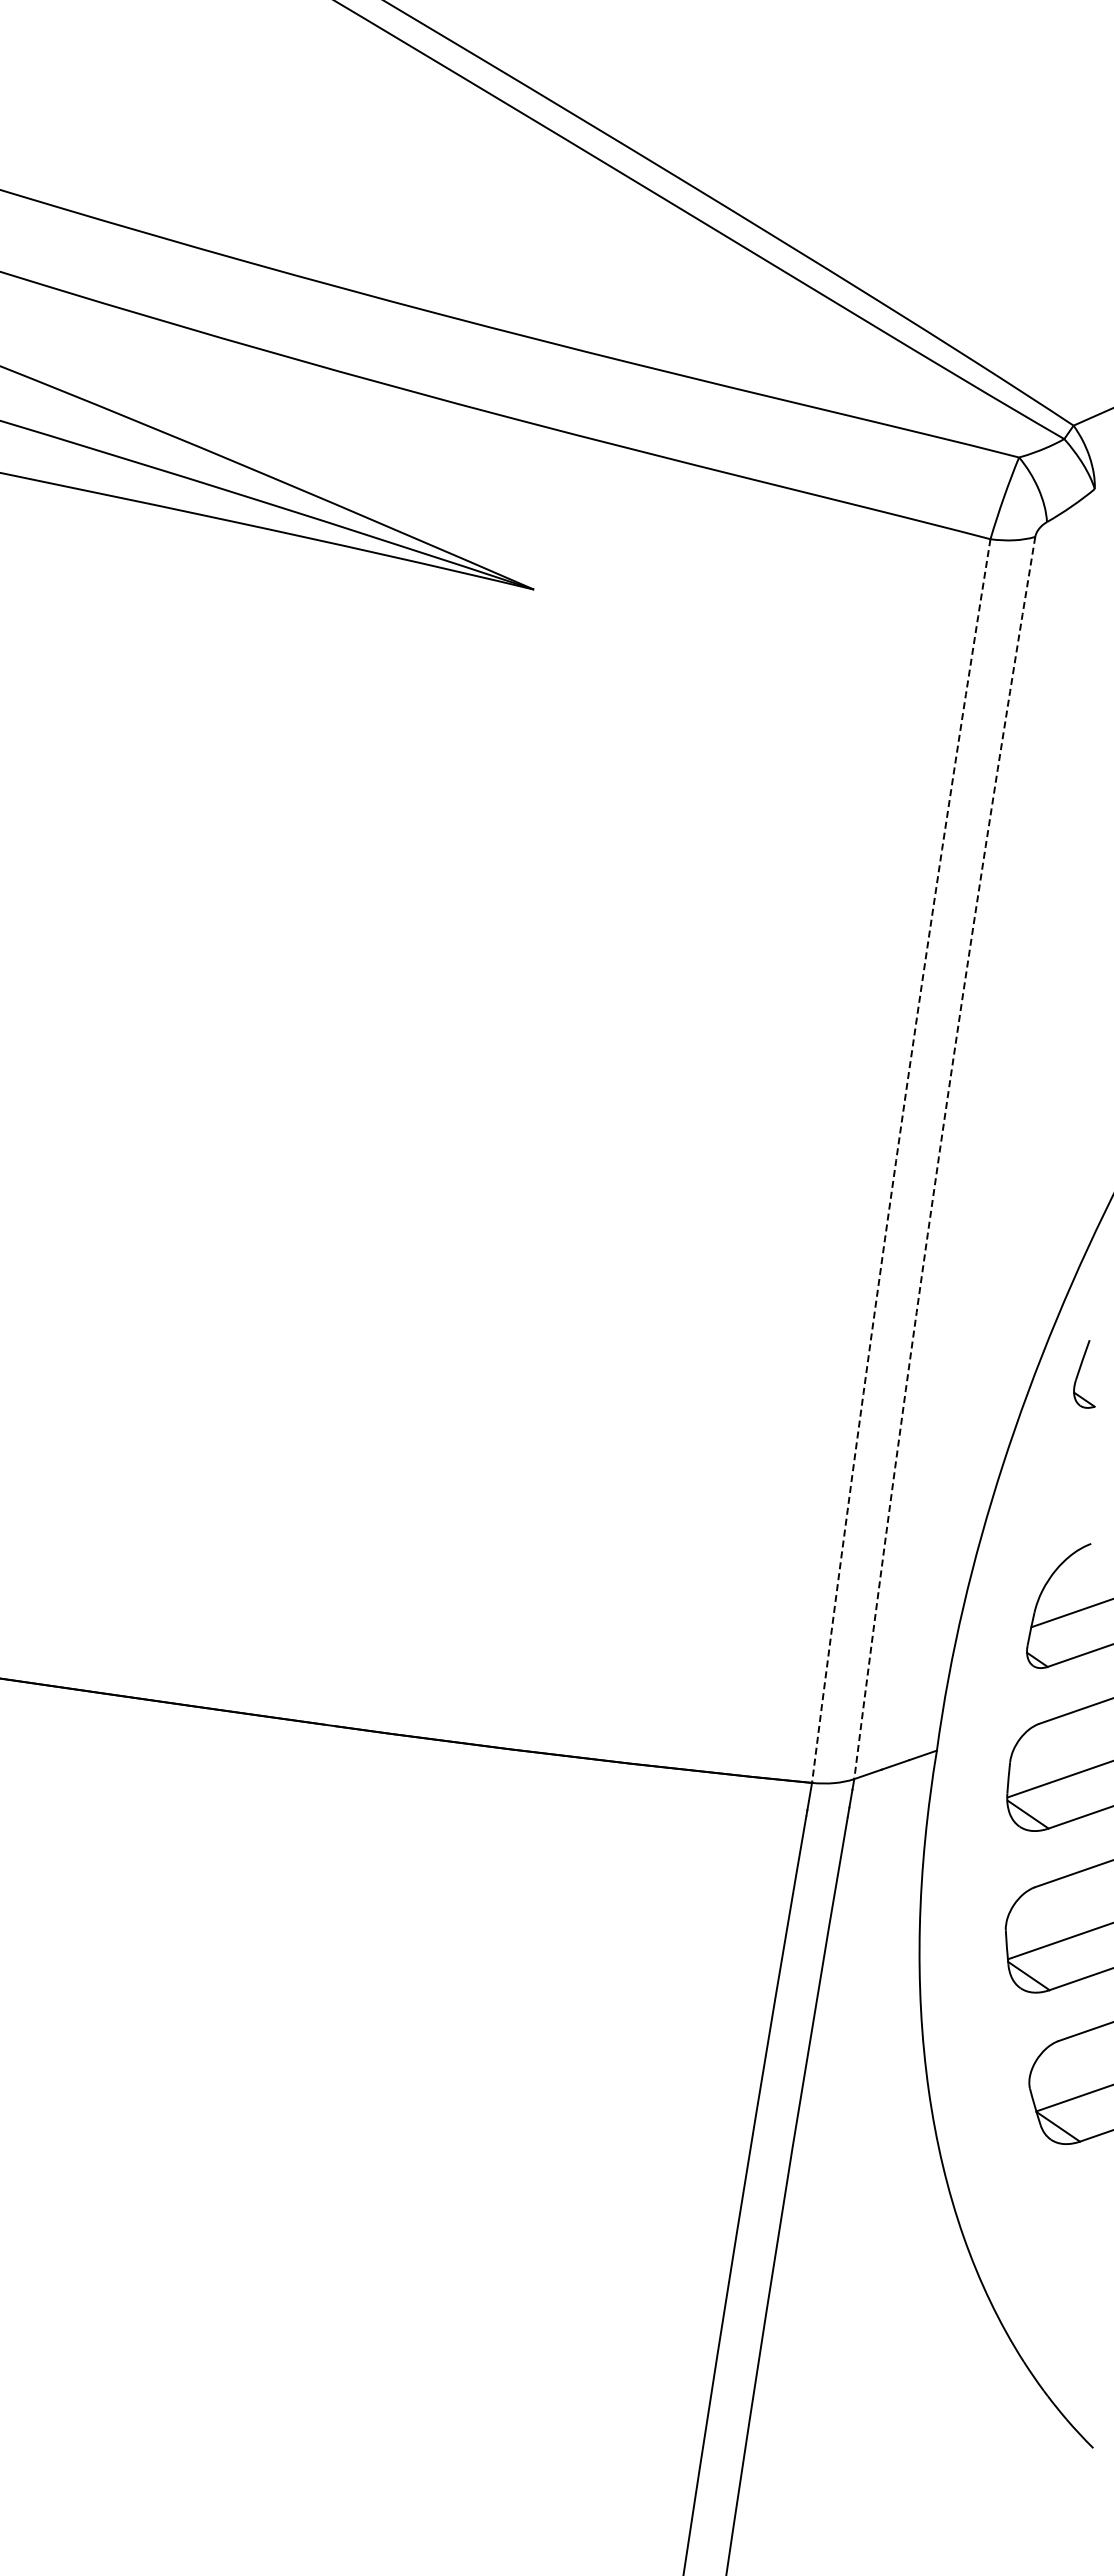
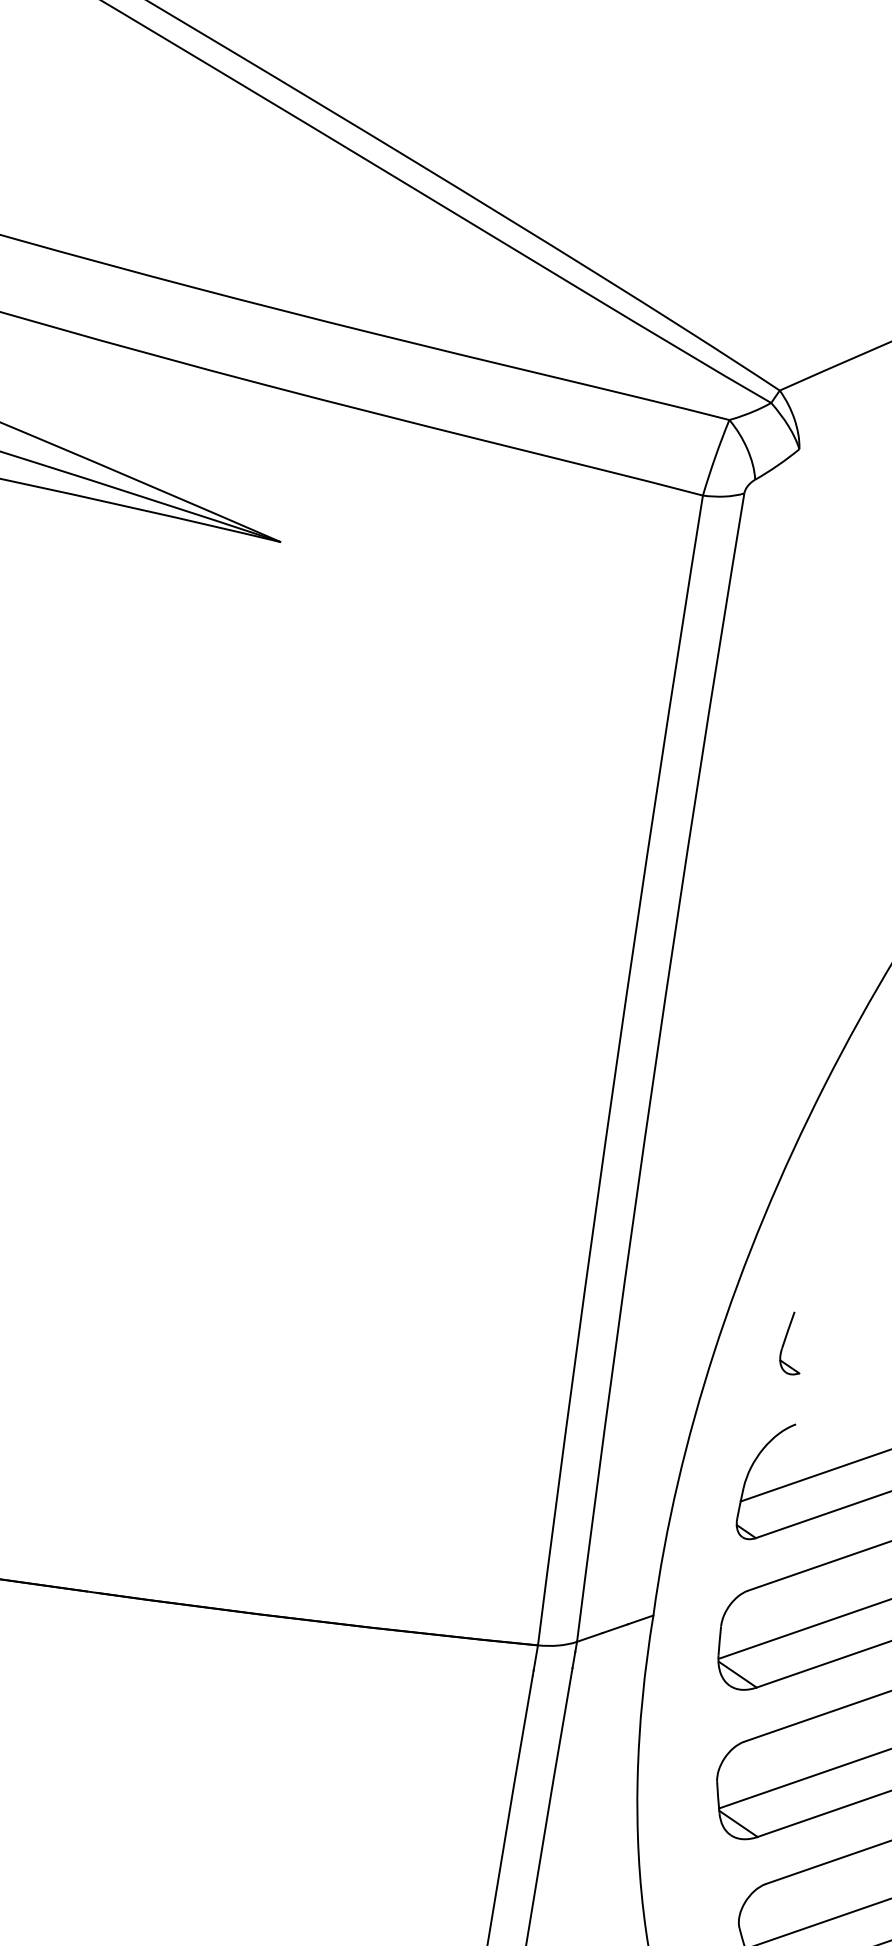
arc: (938, 1157) -> (654, 1067), dashed -> solid
arc: (896, 1160) -> (616, 1069), dashed -> solid
part: (1084, 1374) -> (789, 1343), moved

